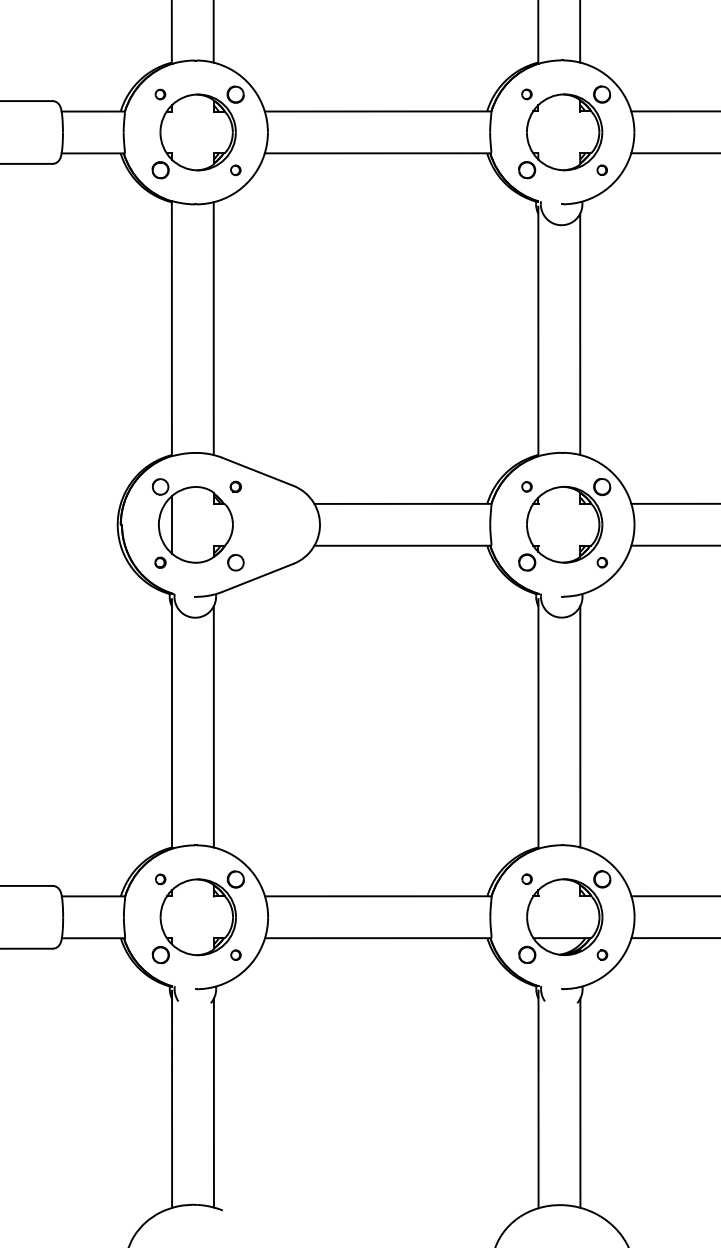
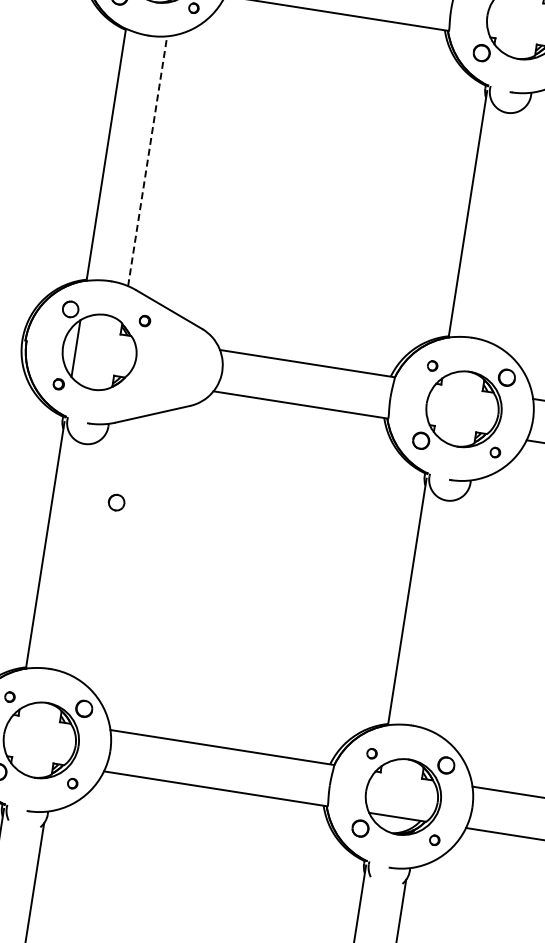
line: (213, 328) -> (147, 161), solid -> dashed
line: (580, 333) -> (509, 222), removed
part: (235, 562) -> (116, 502), moved
line: (213, 726) -> (85, 554), removed
line: (580, 726) -> (448, 611), removed

